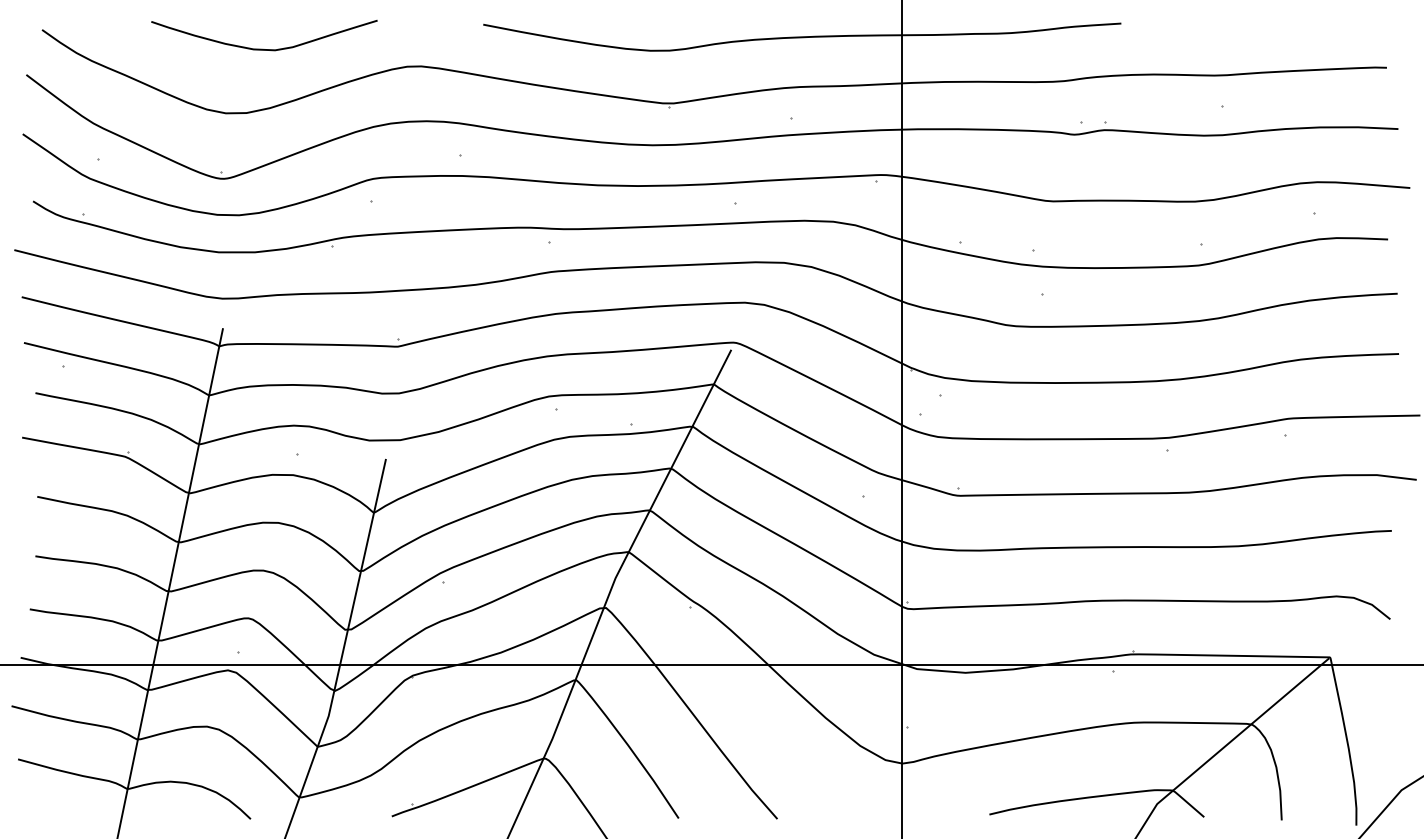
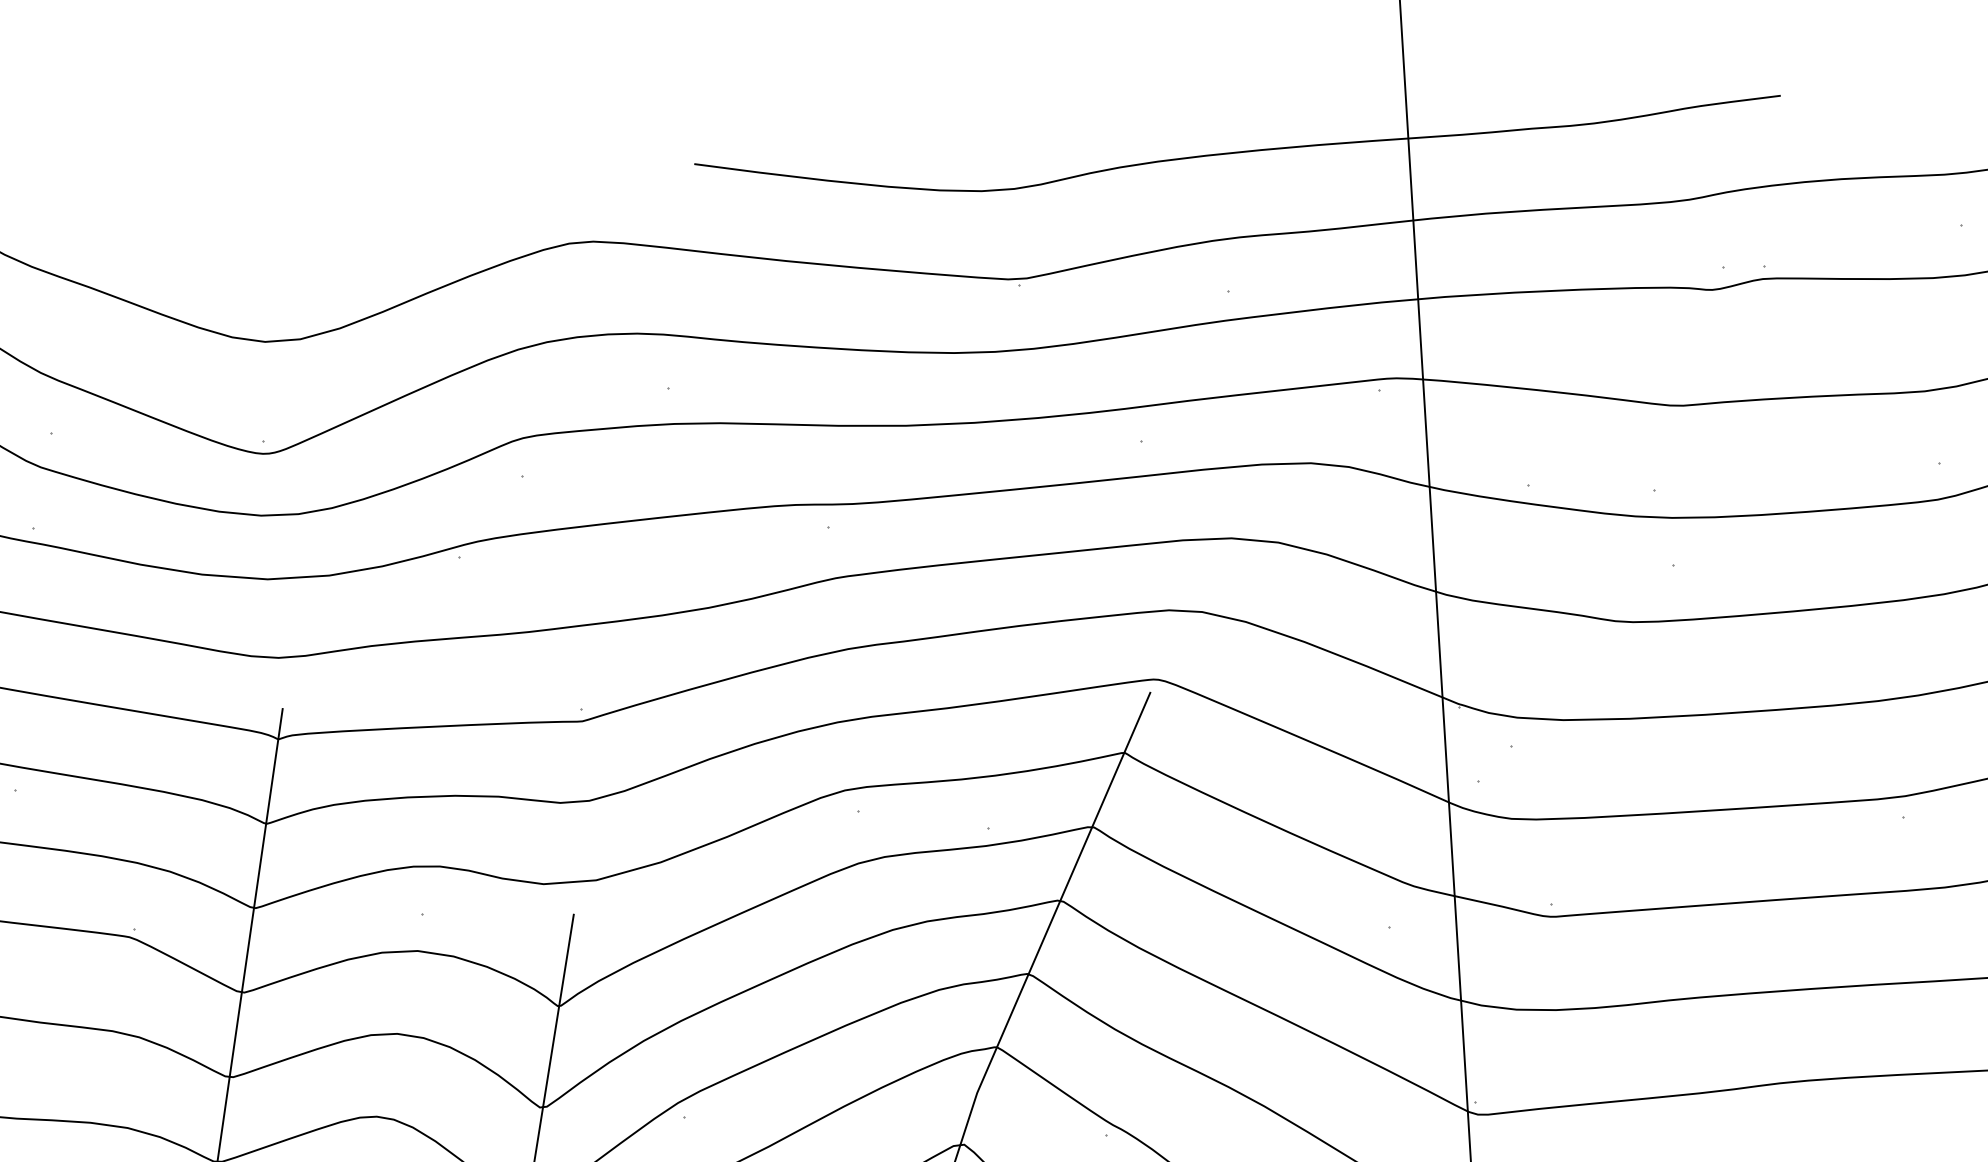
curve: (263, 48) -> (322, 227), removed

